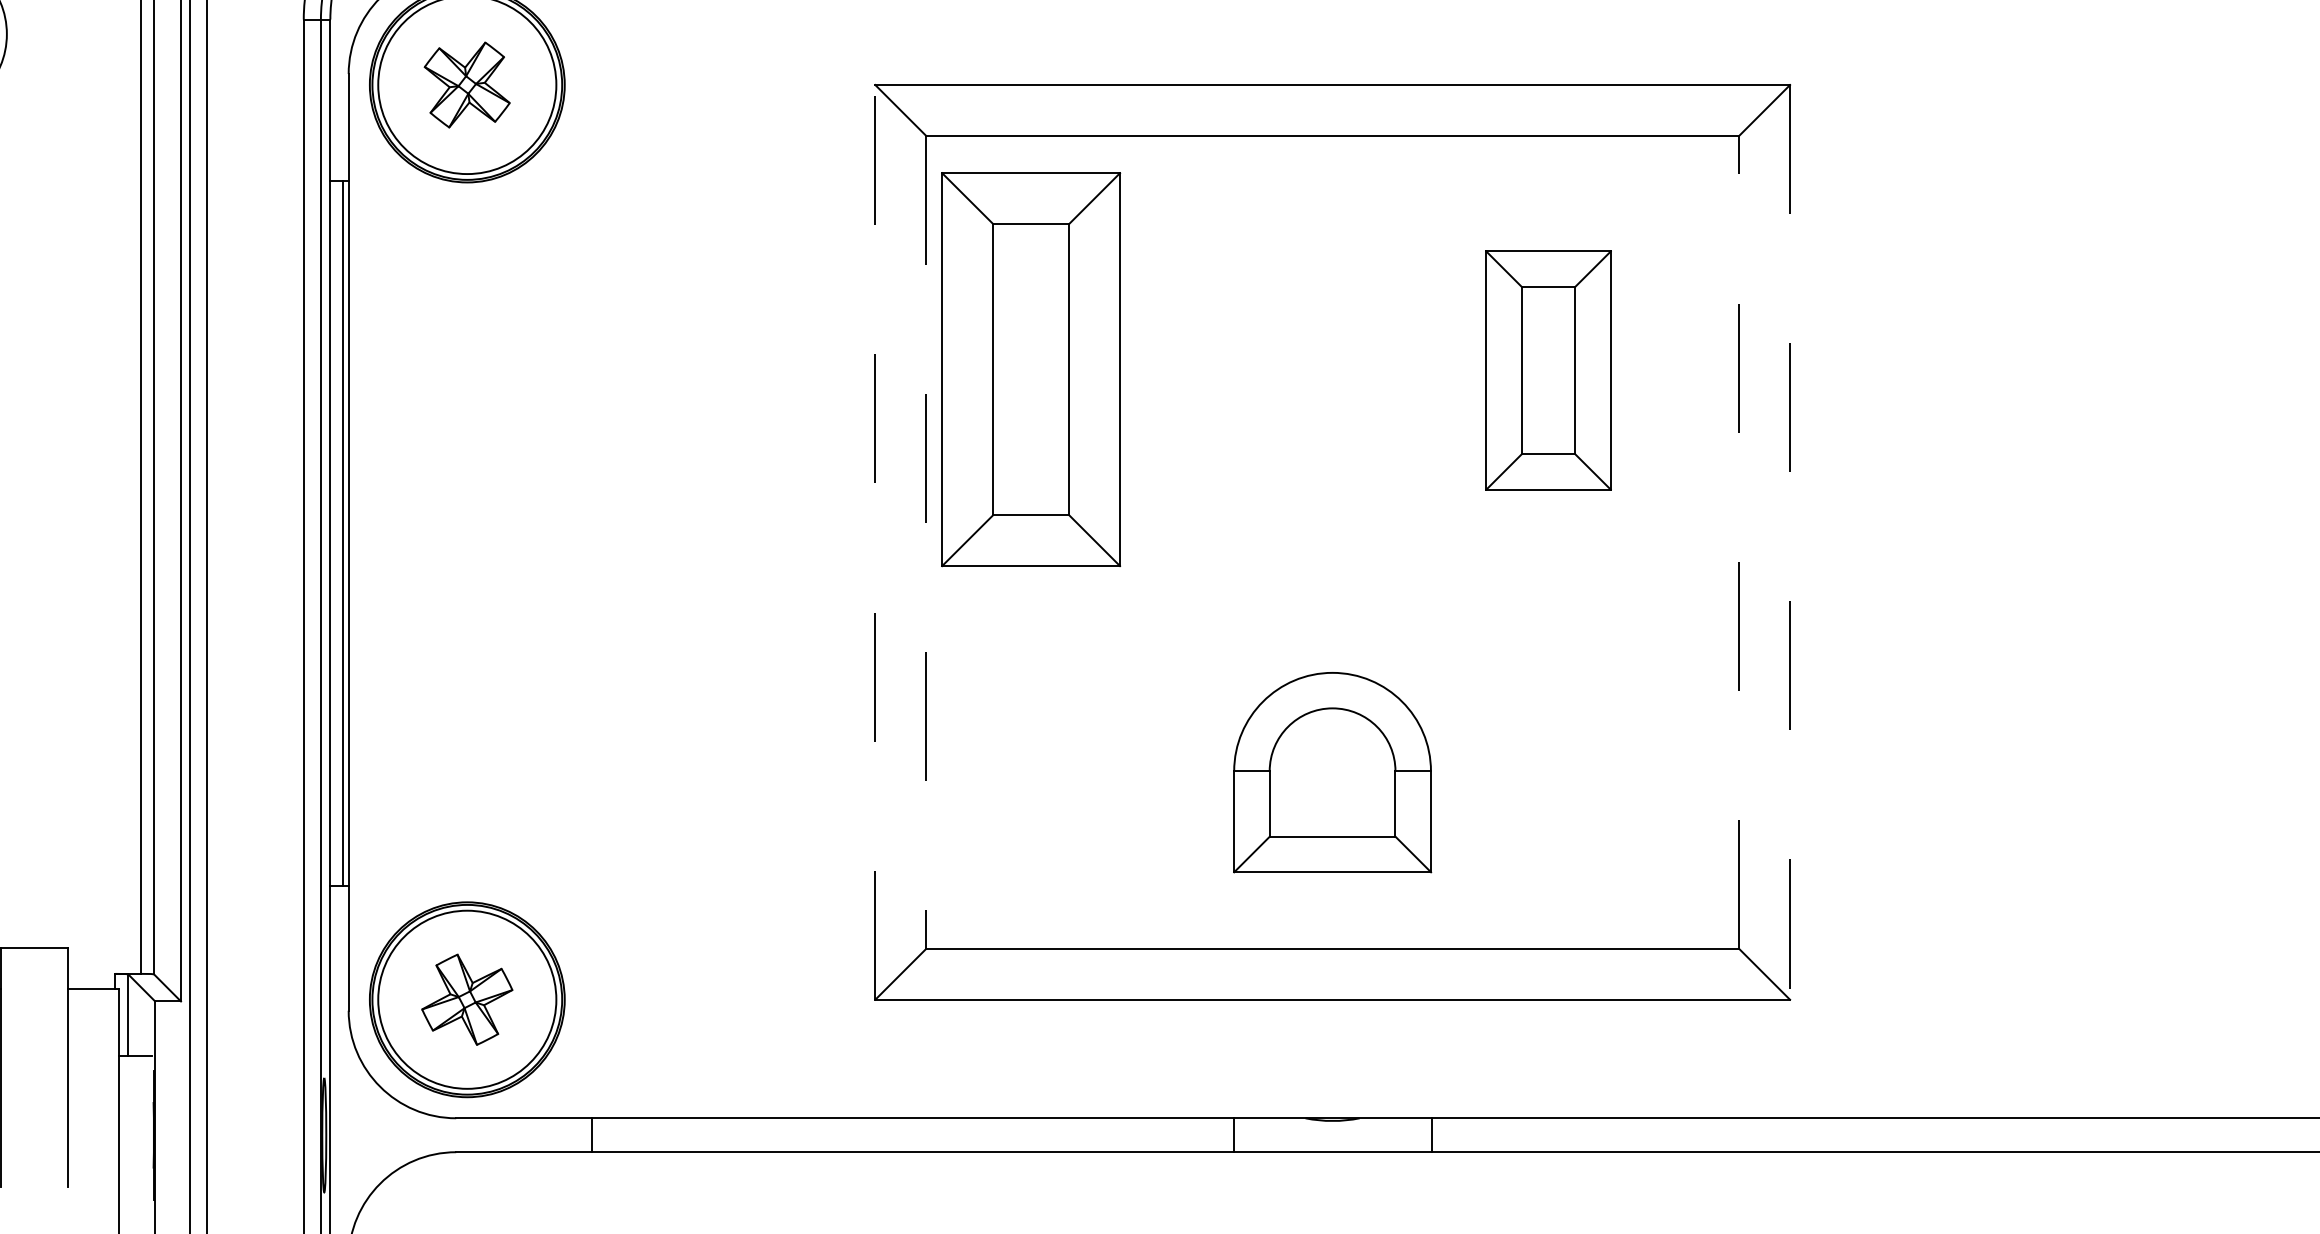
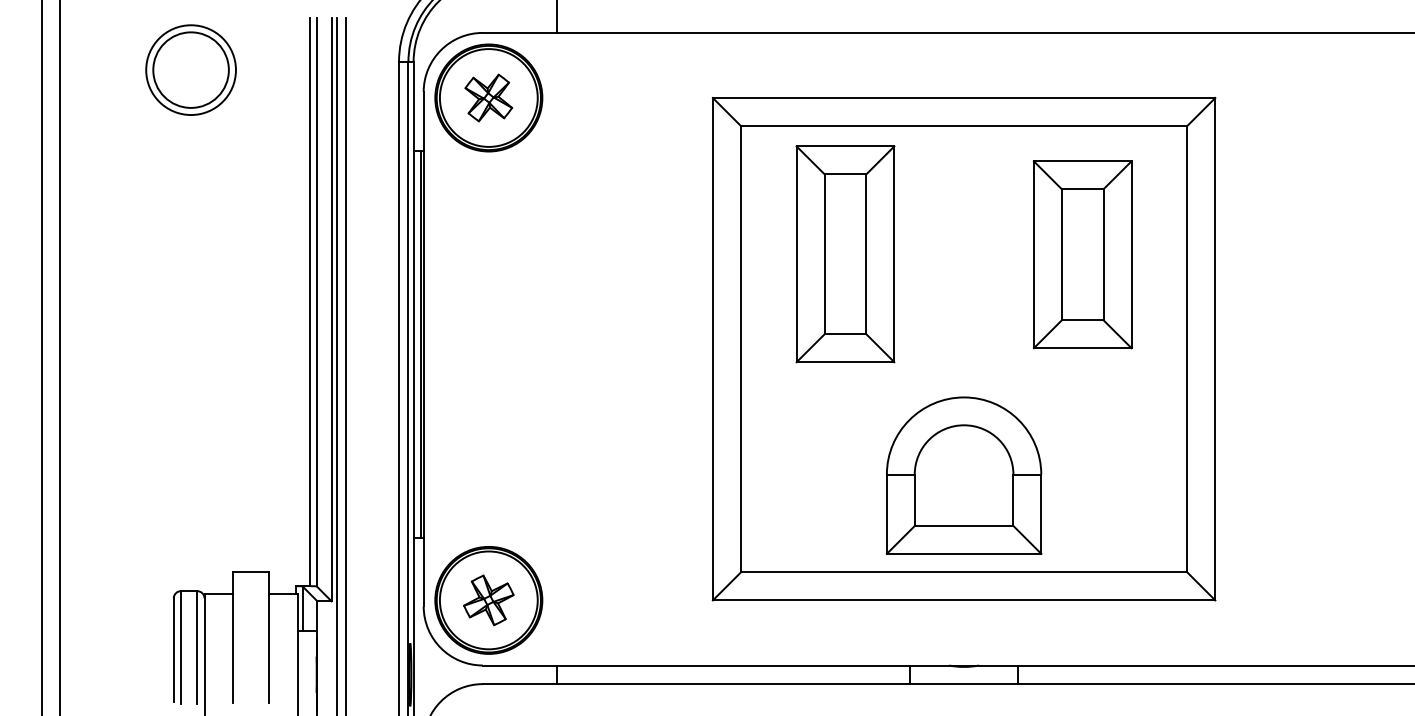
part: (1031, 369) -> (845, 254), moved
part: (1548, 369) -> (1082, 254), size x1.43
line: (874, 541) -> (712, 348), dashed -> solid
line: (1739, 541) -> (1187, 348), dashed -> solid
line: (925, 542) -> (740, 349), dashed -> solid
line: (1790, 542) -> (1215, 349), dashed -> solid
part: (1331, 772) -> (963, 475), size x1.43

